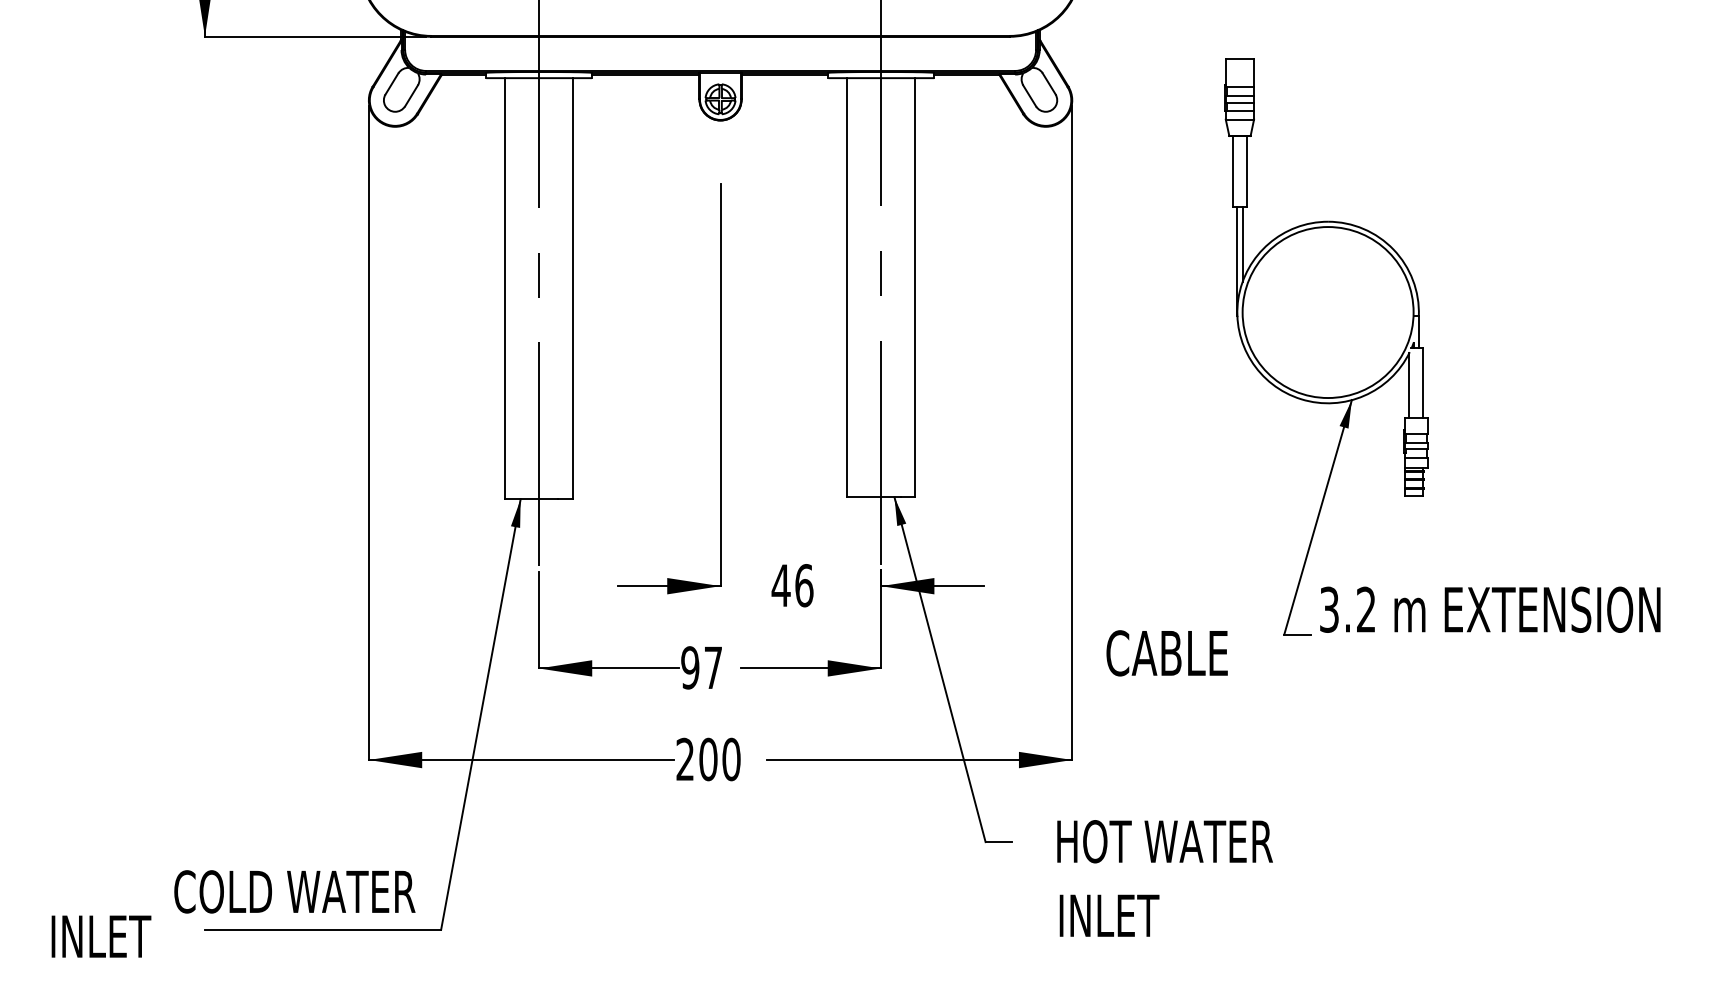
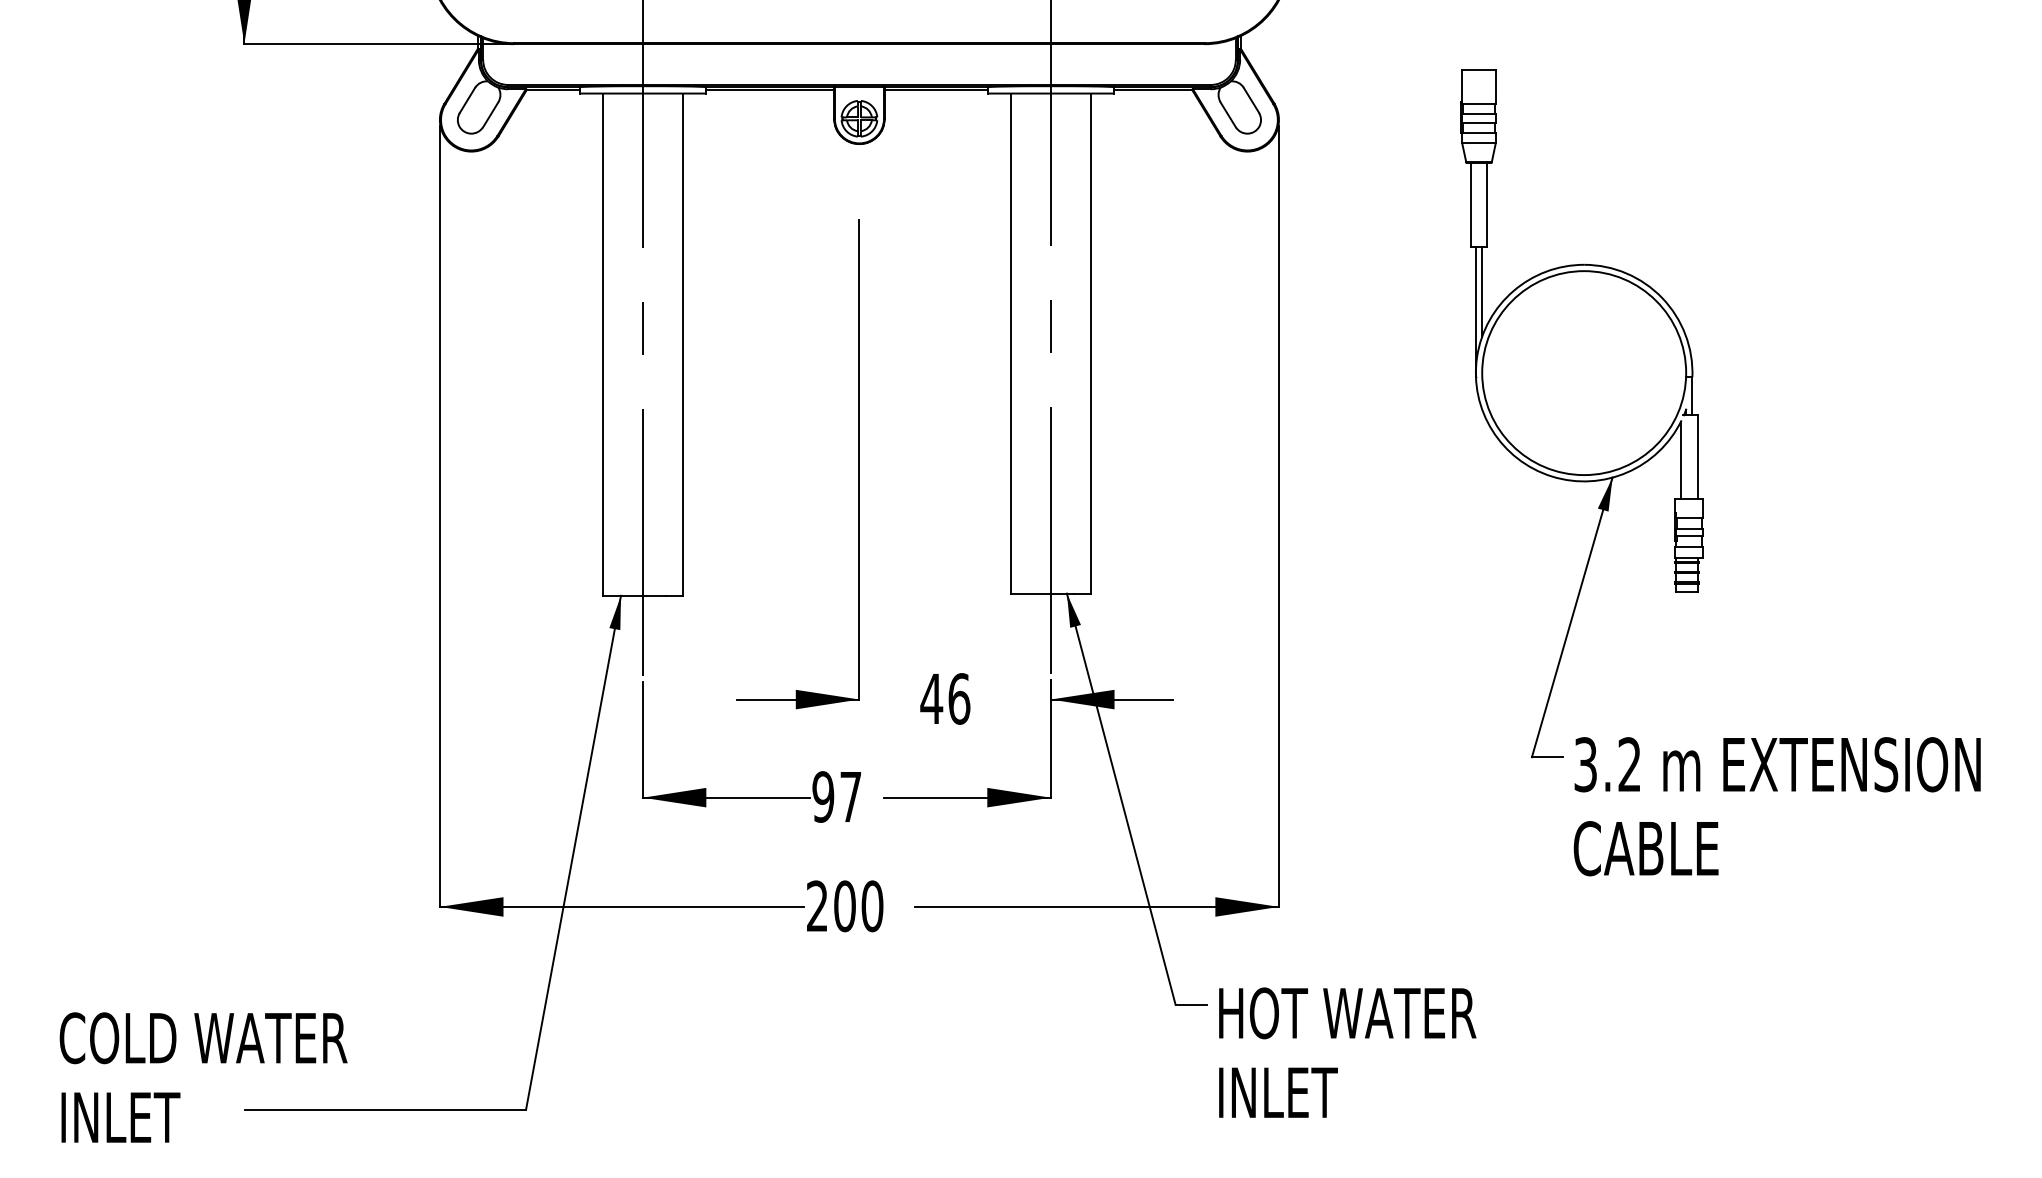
text: (1490, 609) -> (1777, 764), moved
text: (1166, 653) -> (1645, 848), moved
text: (1164, 841) -> (1347, 1013), moved
text: (294, 892) -> (203, 1038), moved
text: (1109, 915) -> (1278, 1092), moved

